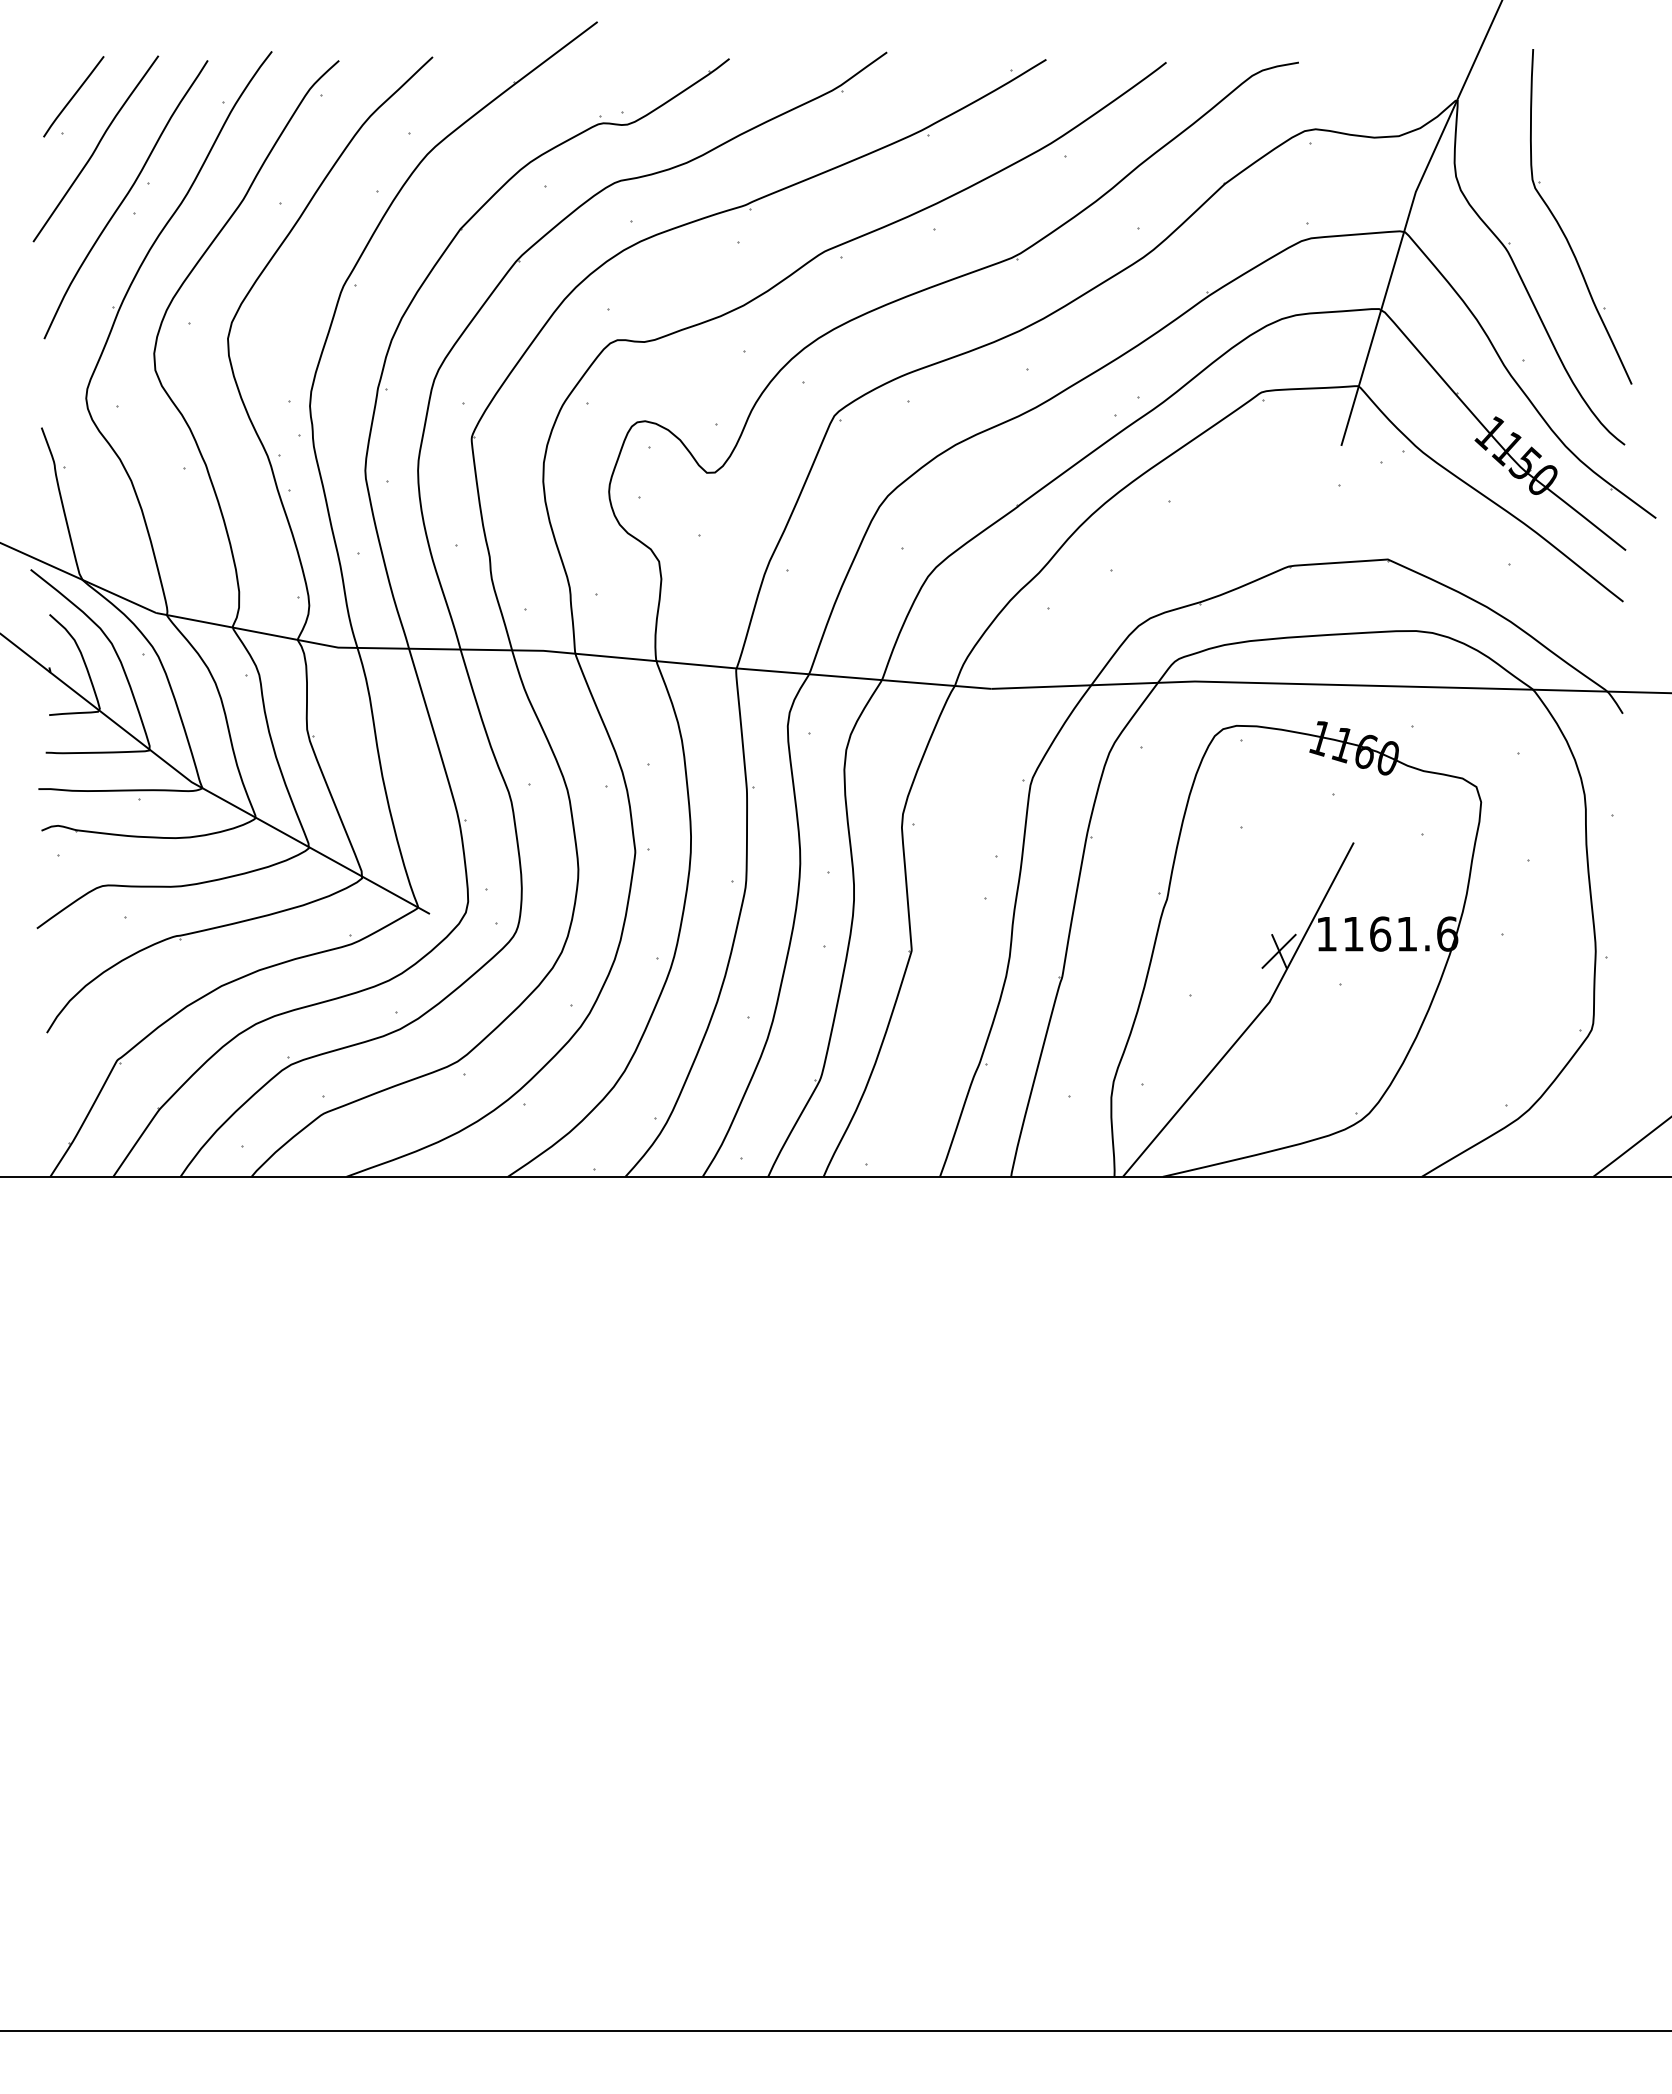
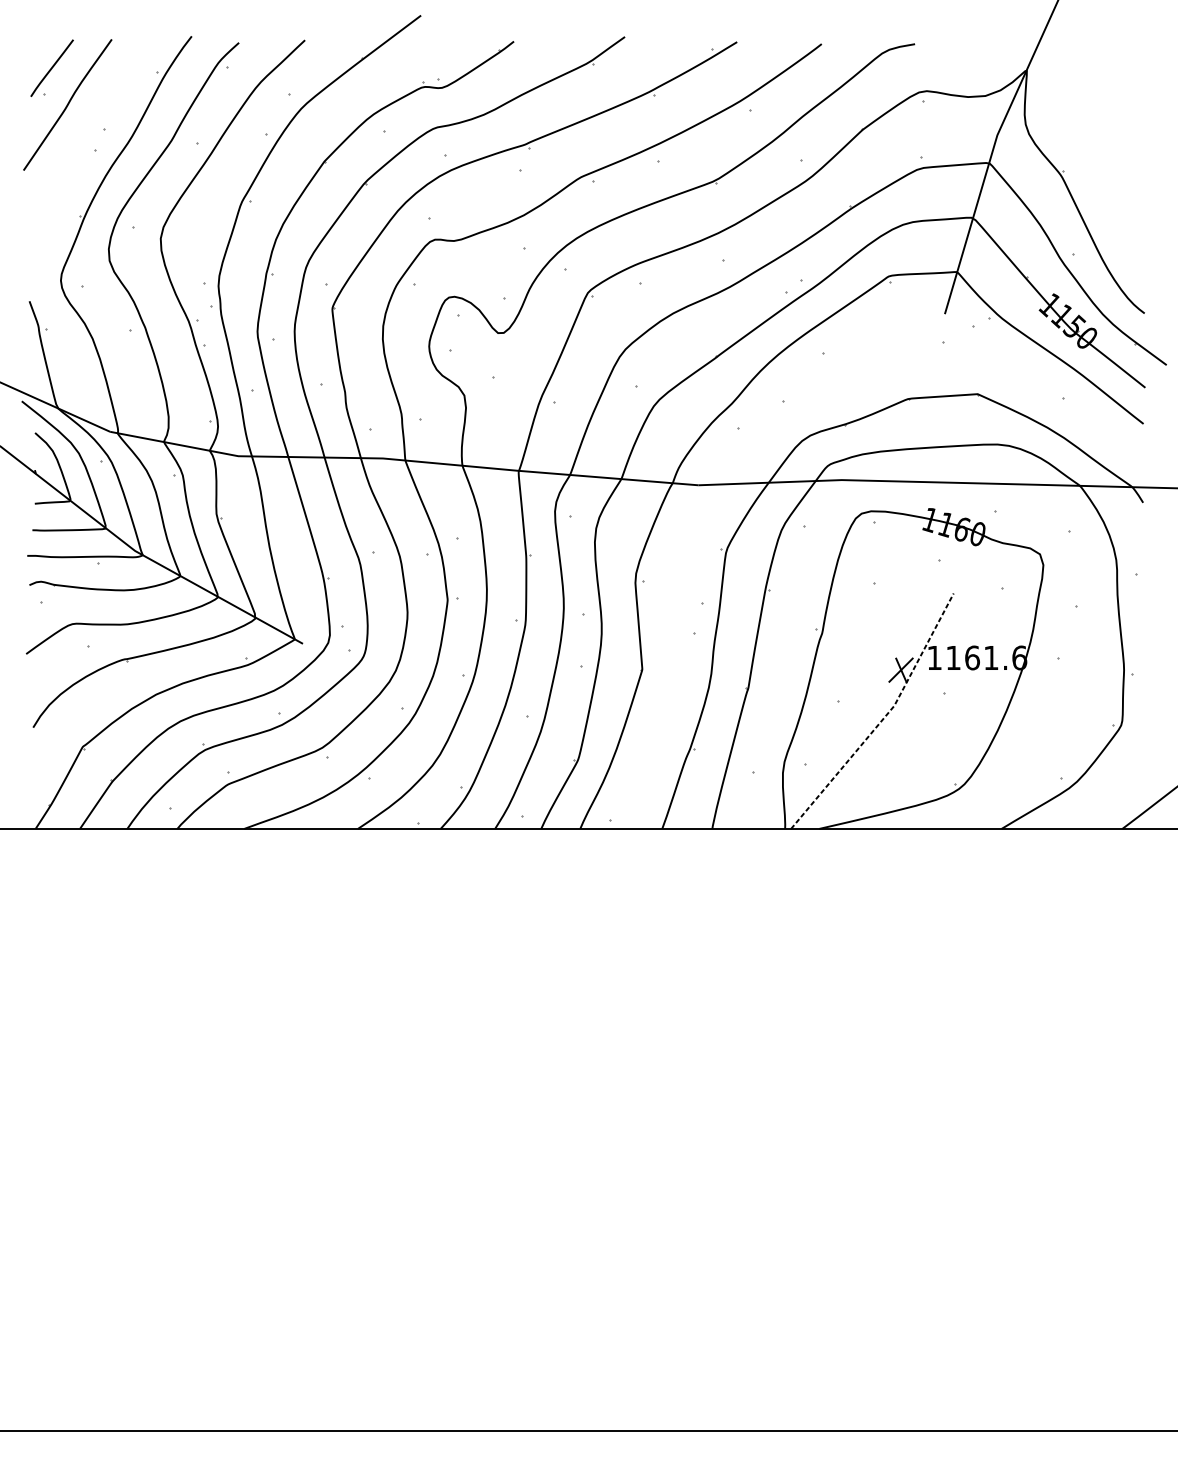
curve: (125, 198) -> (88, 139), removed
part: (1561, 227) -> (1099, 160), removed
line: (1254, 1019) -> (883, 718), solid -> dashed

